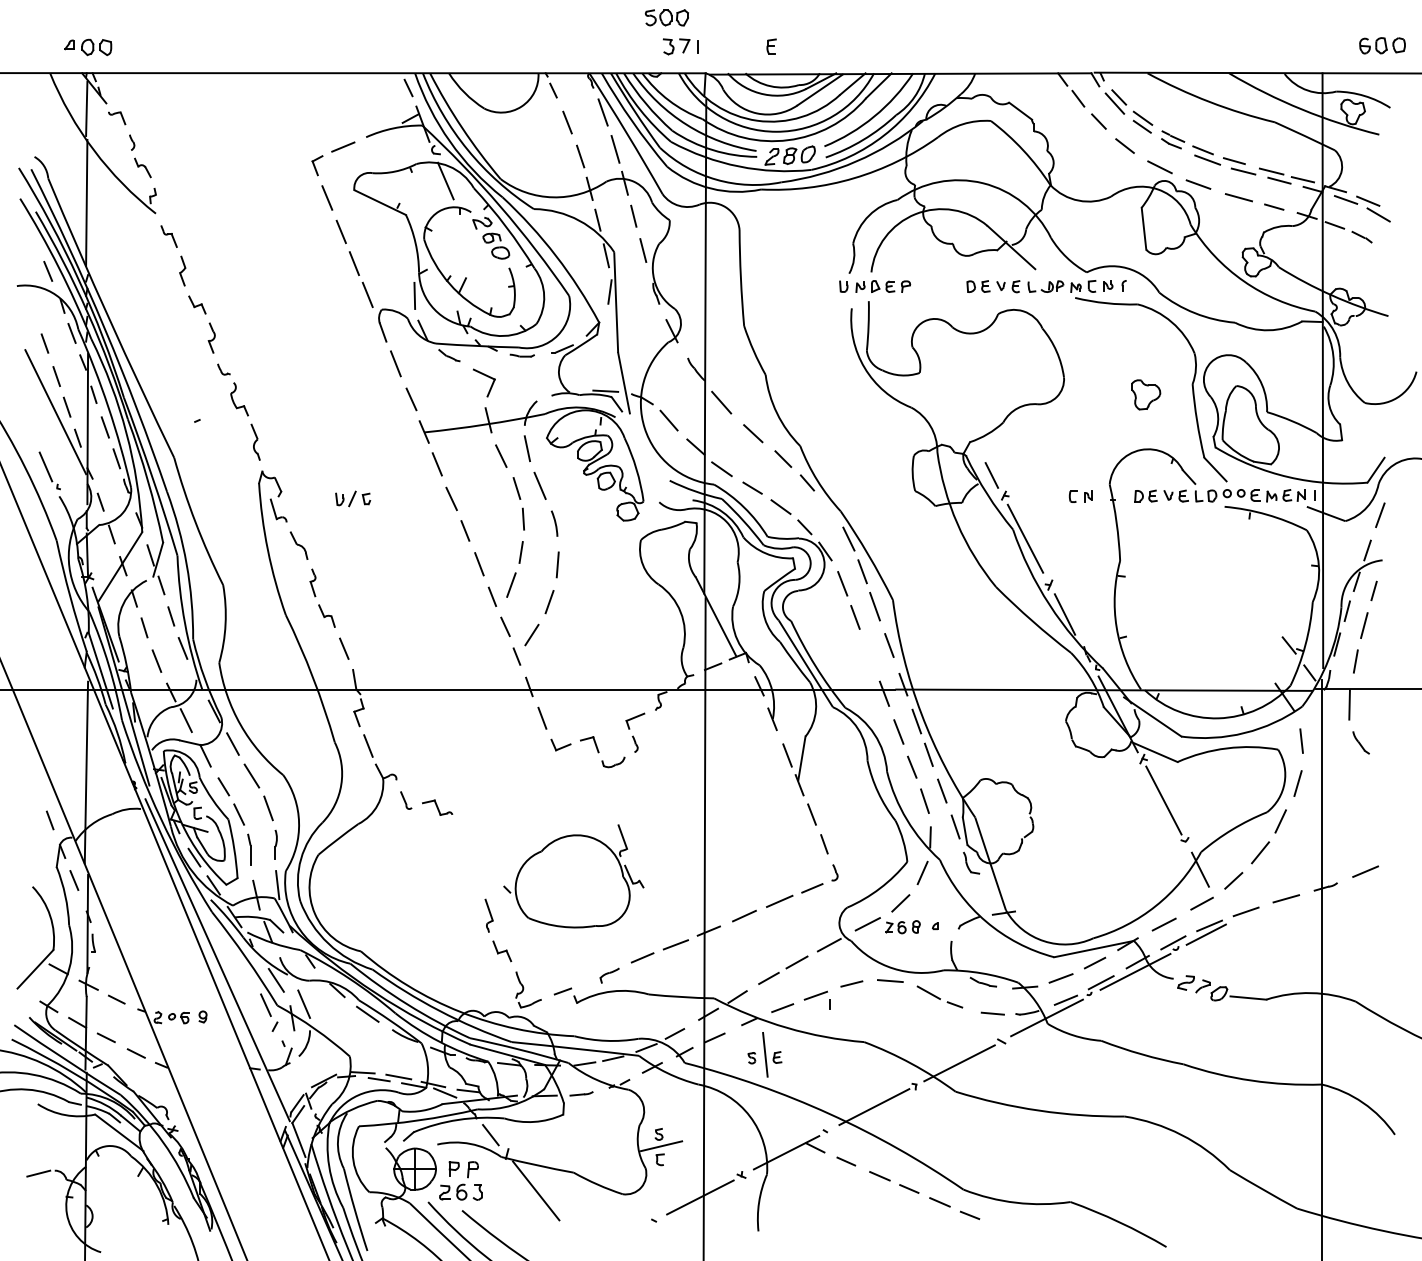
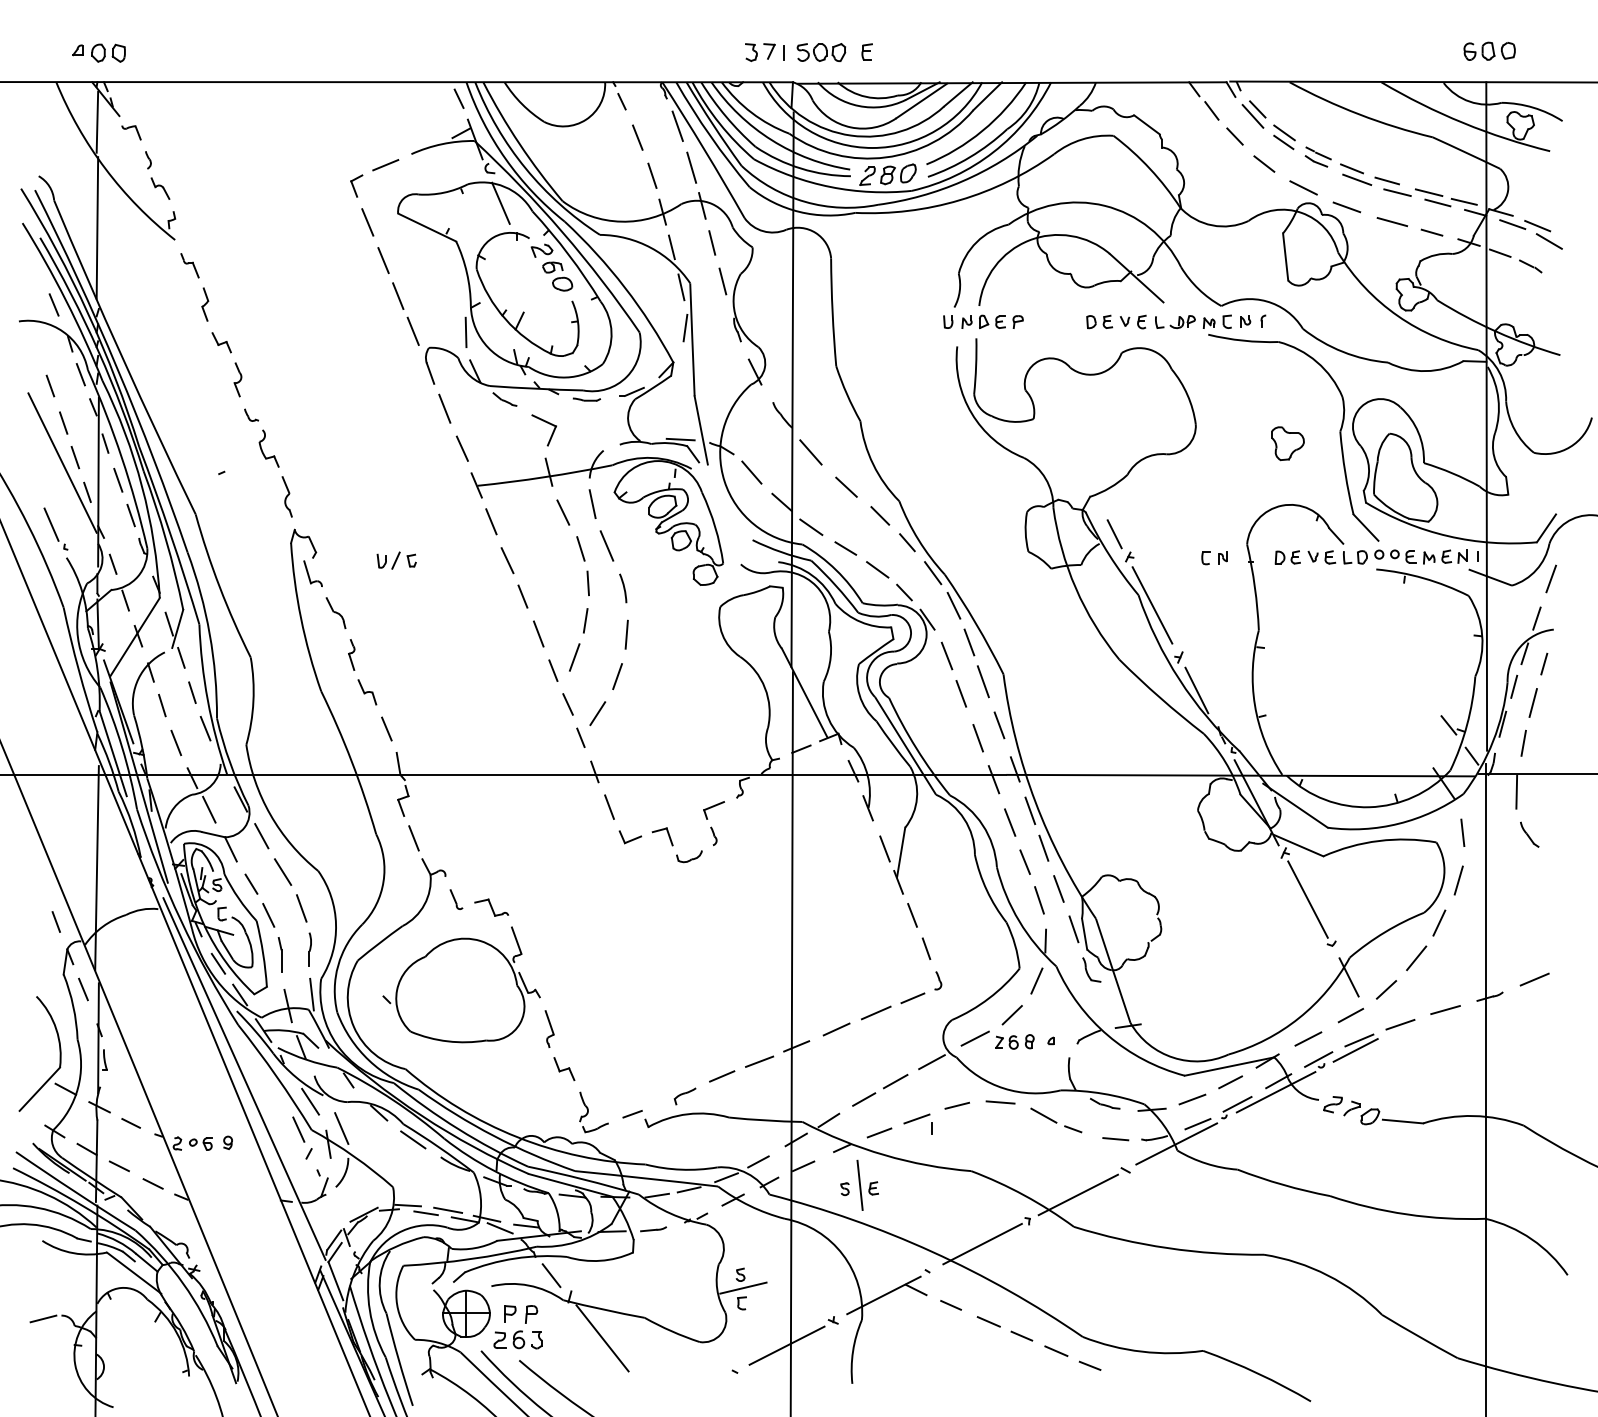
part: (666, 17) -> (820, 52), moved
part: (1382, 45) -> (1489, 51), moved
line: (830, 509) -> (933, 572), added
line: (870, 656) -> (978, 737), added
part: (573, 876) -> (461, 984), moved

